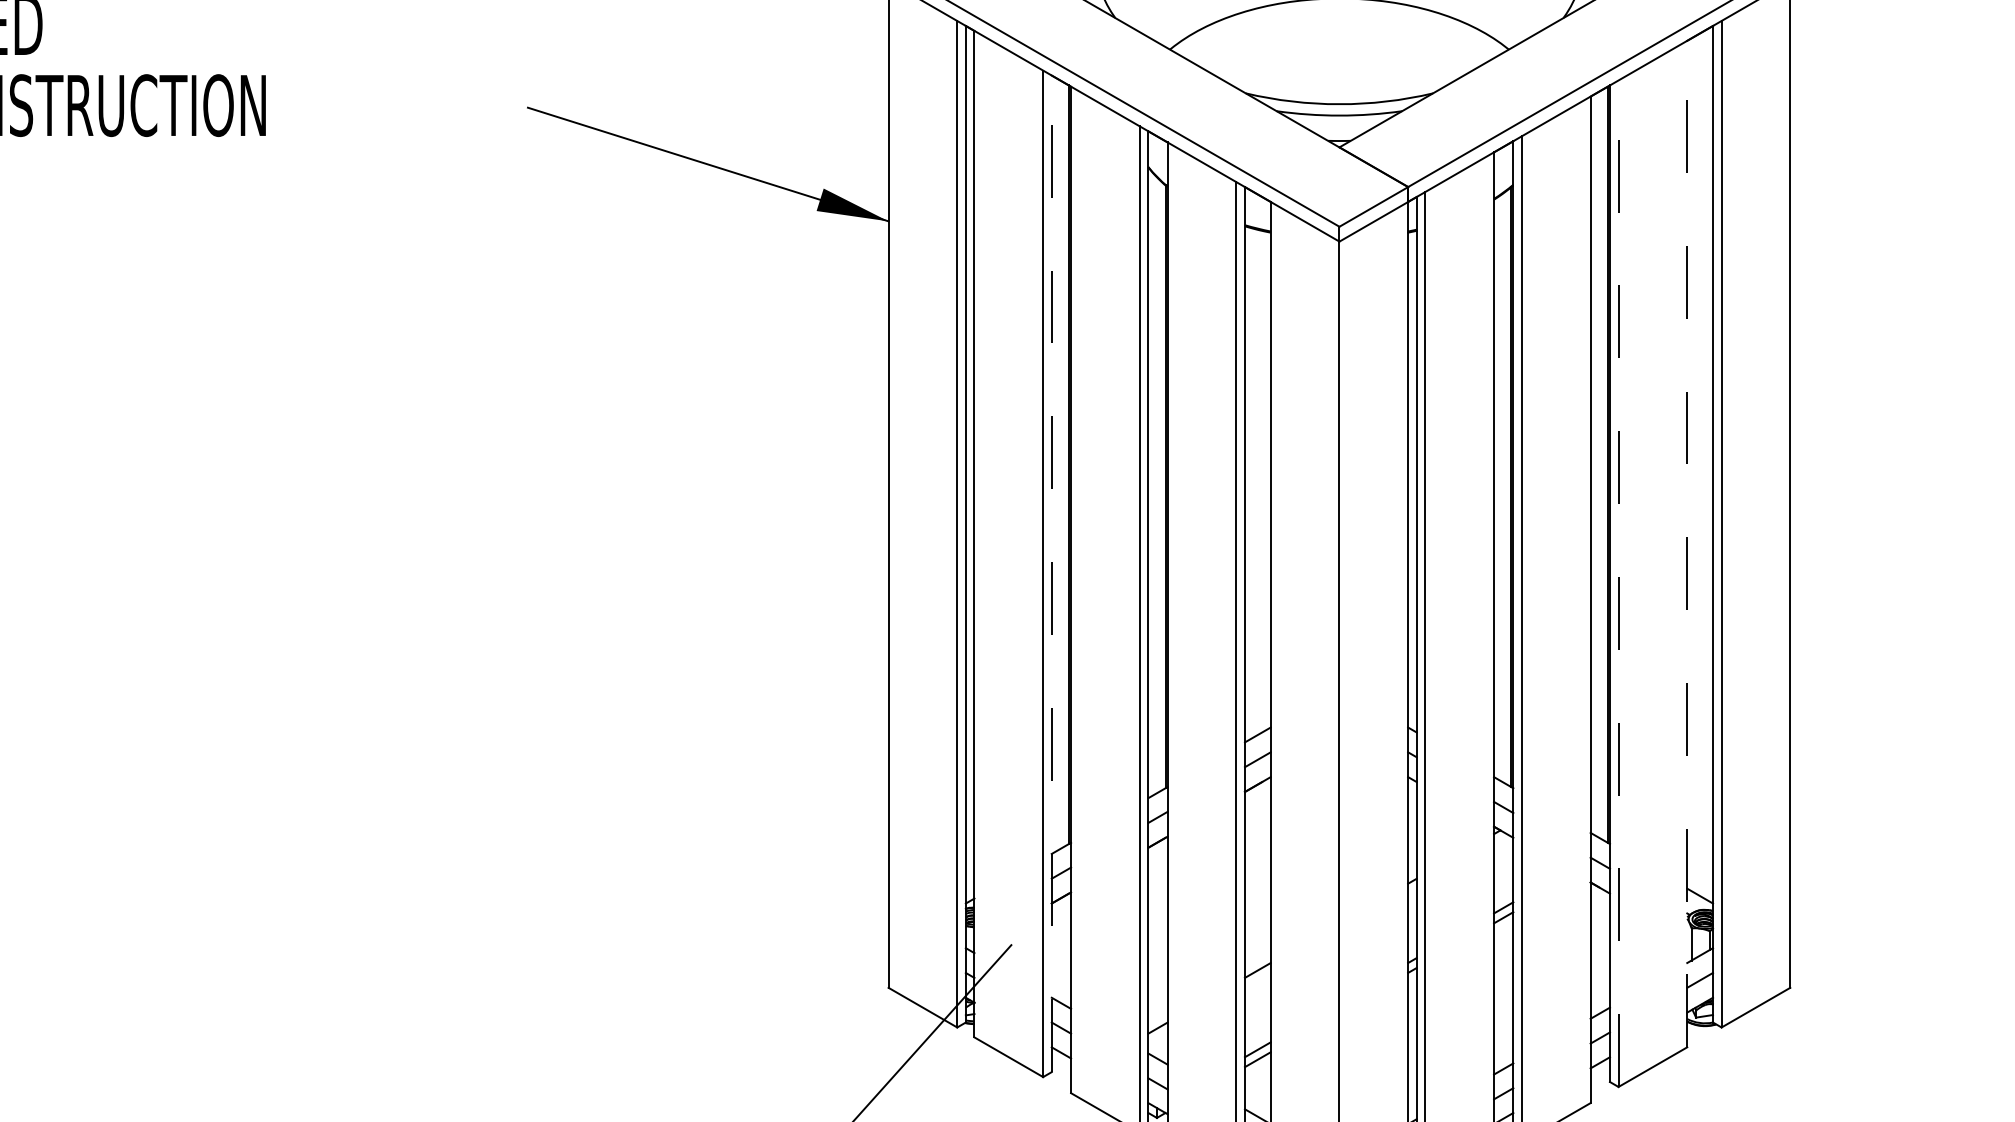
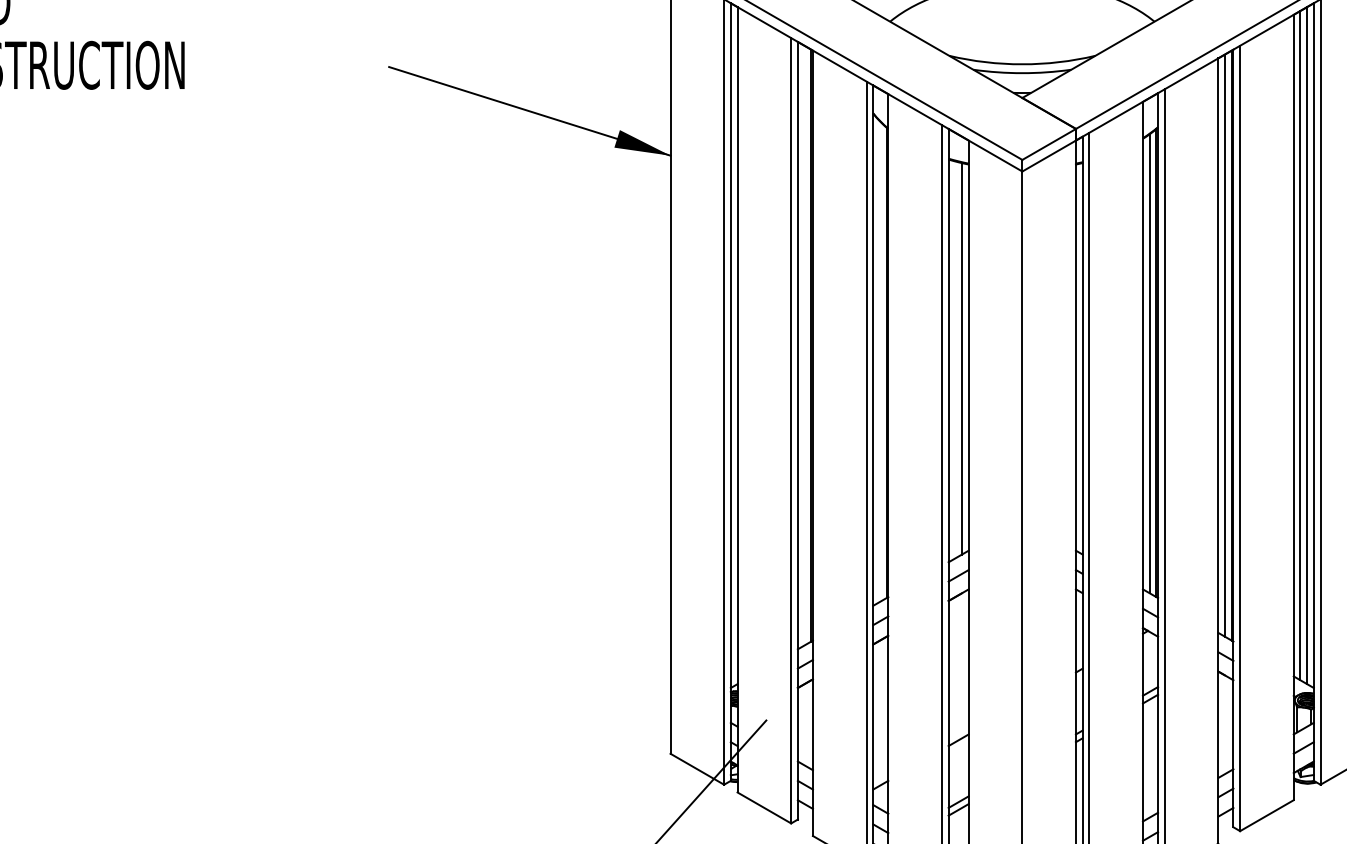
line: (1599, 464) -> (1225, 345), added
line: (1695, 464) -> (1300, 345), added
line: (1704, 464) -> (1307, 345), added
line: (1262, 481) -> (962, 358), added
line: (1502, 487) -> (1149, 363), added
line: (1687, 543) -> (1293, 407), dashed -> solid
line: (1051, 573) -> (797, 430), dashed -> solid
line: (1618, 583) -> (1240, 438), dashed -> solid

